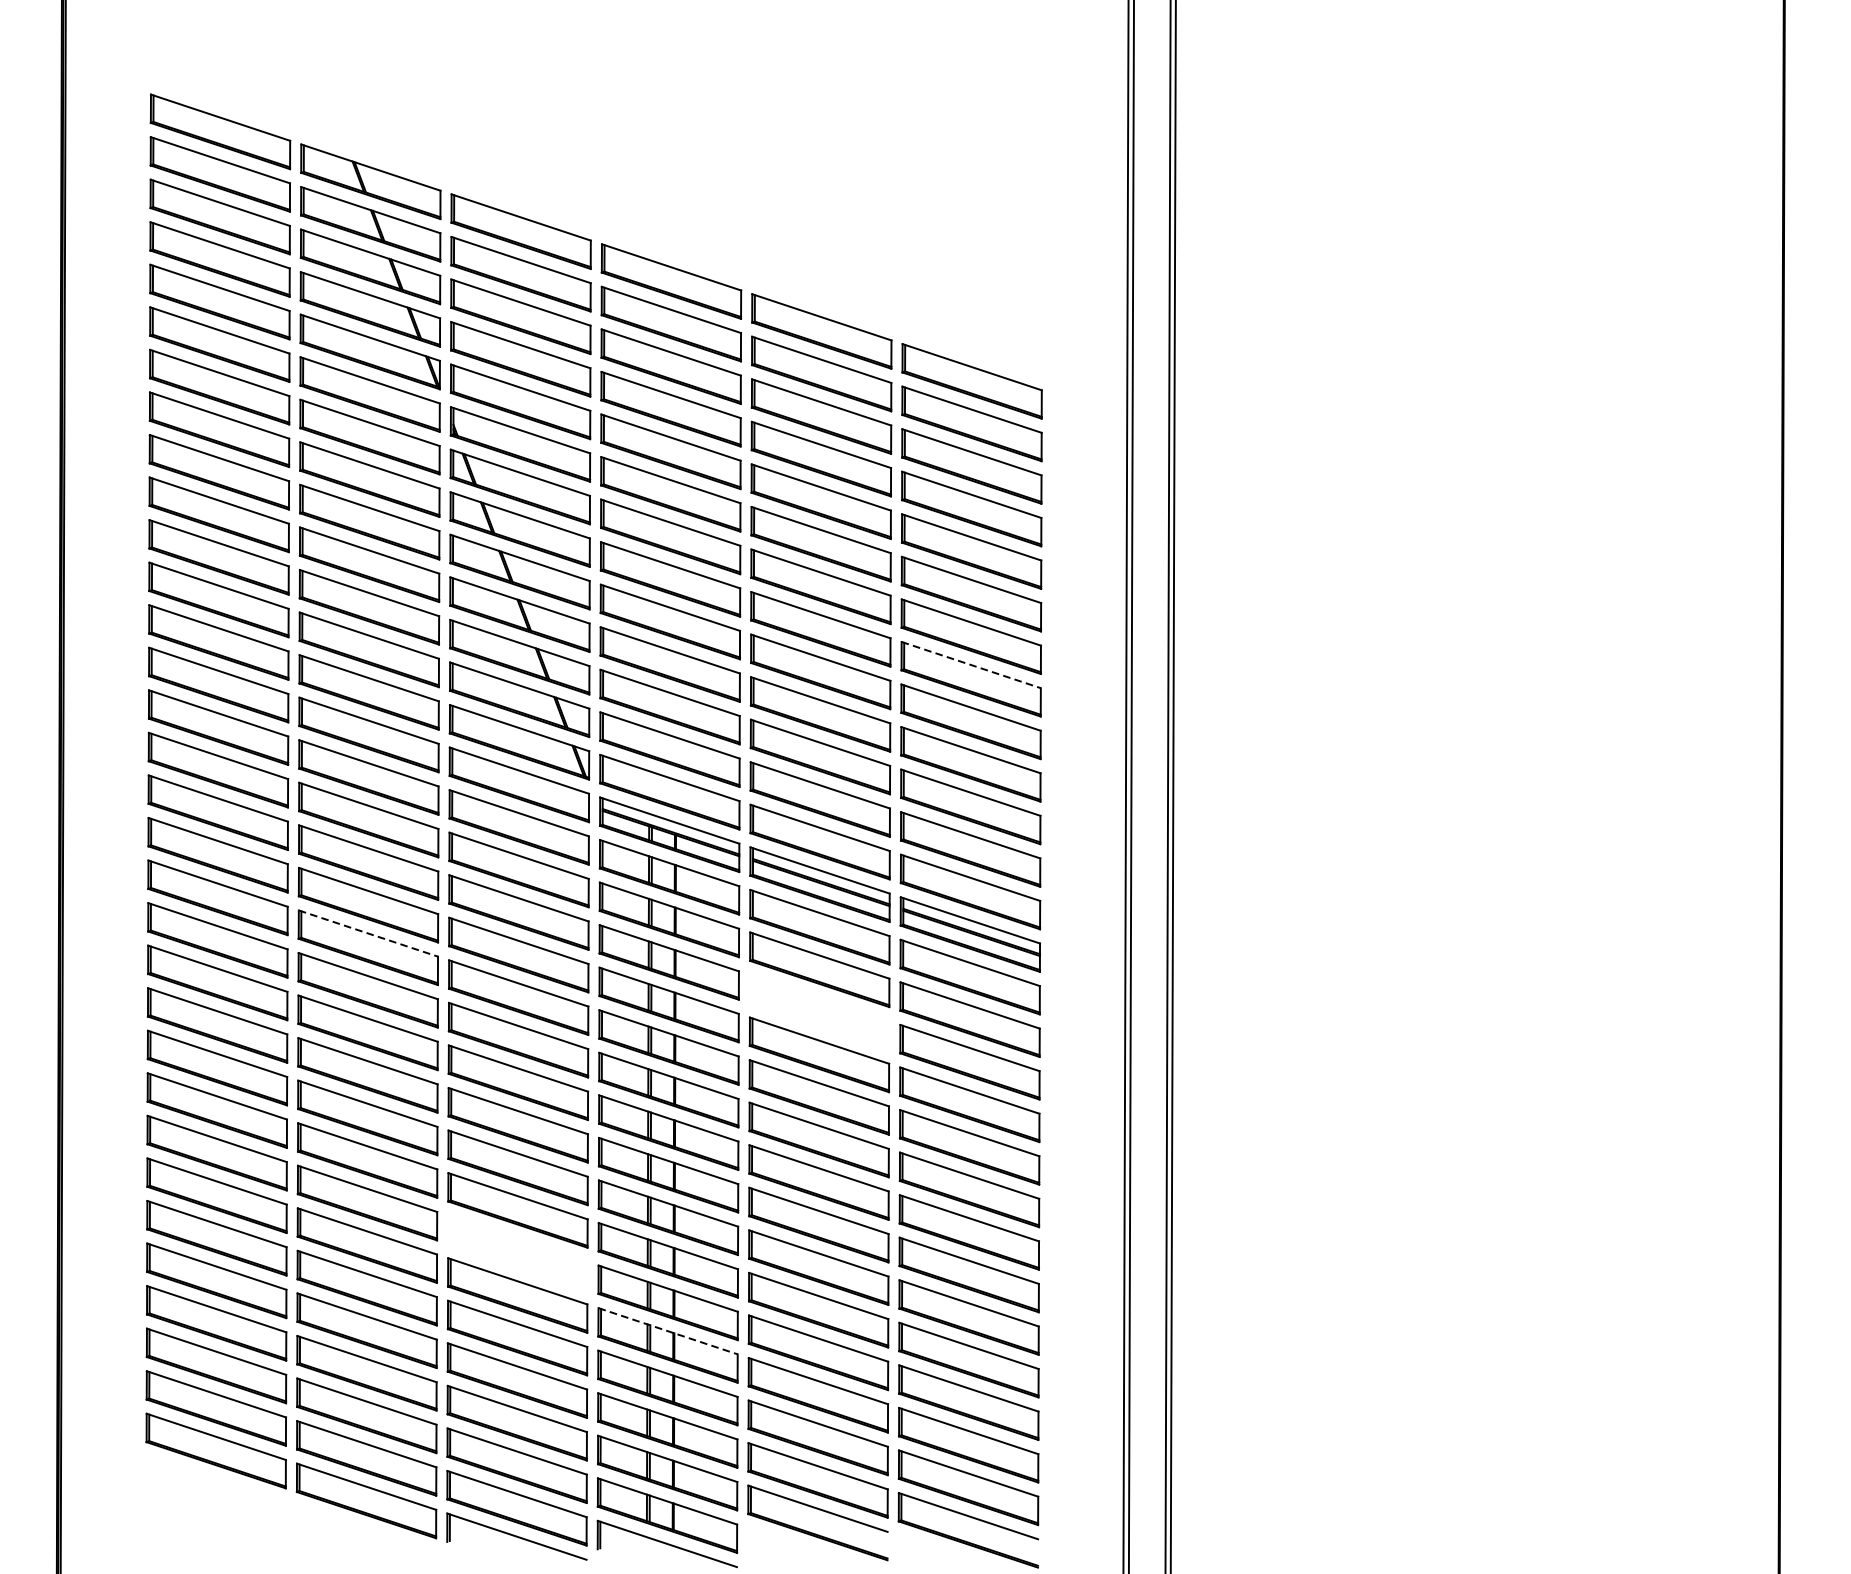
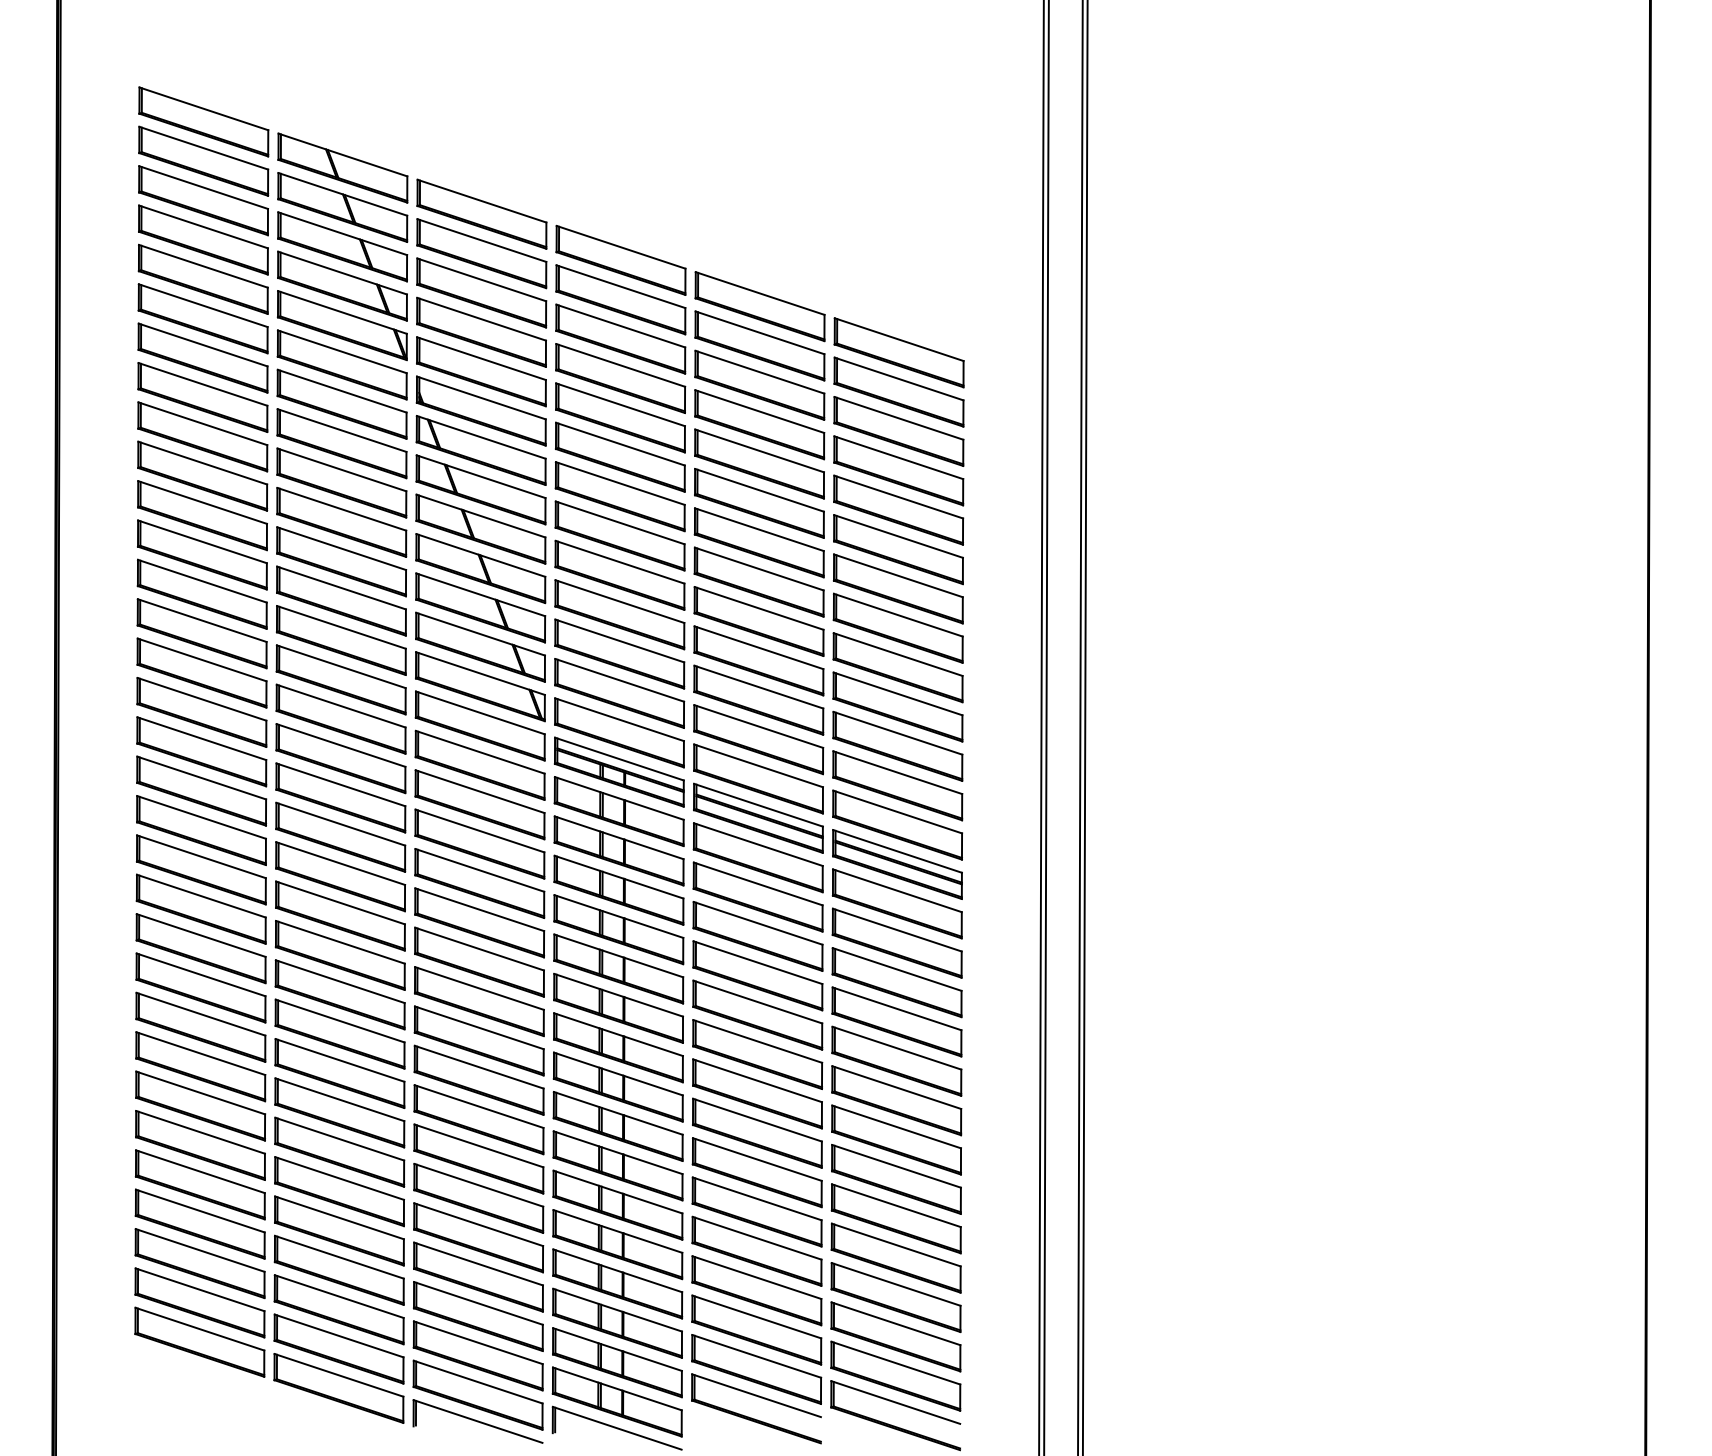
line: (971, 665) -> (898, 615), dashed -> solid
line: (368, 933) -> (340, 863), dashed -> solid
part: (819, 1012) -> (757, 936), added
part: (517, 1252) -> (478, 1158), added
line: (667, 1331) -> (617, 1231), dashed -> solid

